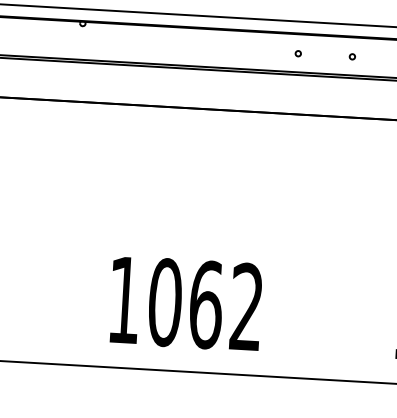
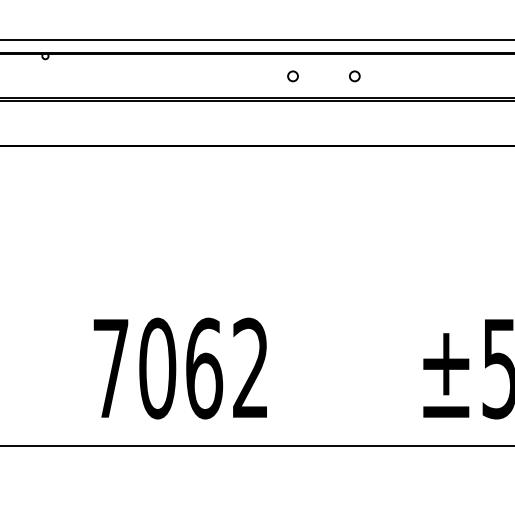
circle: (298, 53) -> (292, 76), size x1.6
circle: (352, 56) -> (354, 76), size x1.6
text: (124, 300) -> (110, 368), 1062 -> 7062

